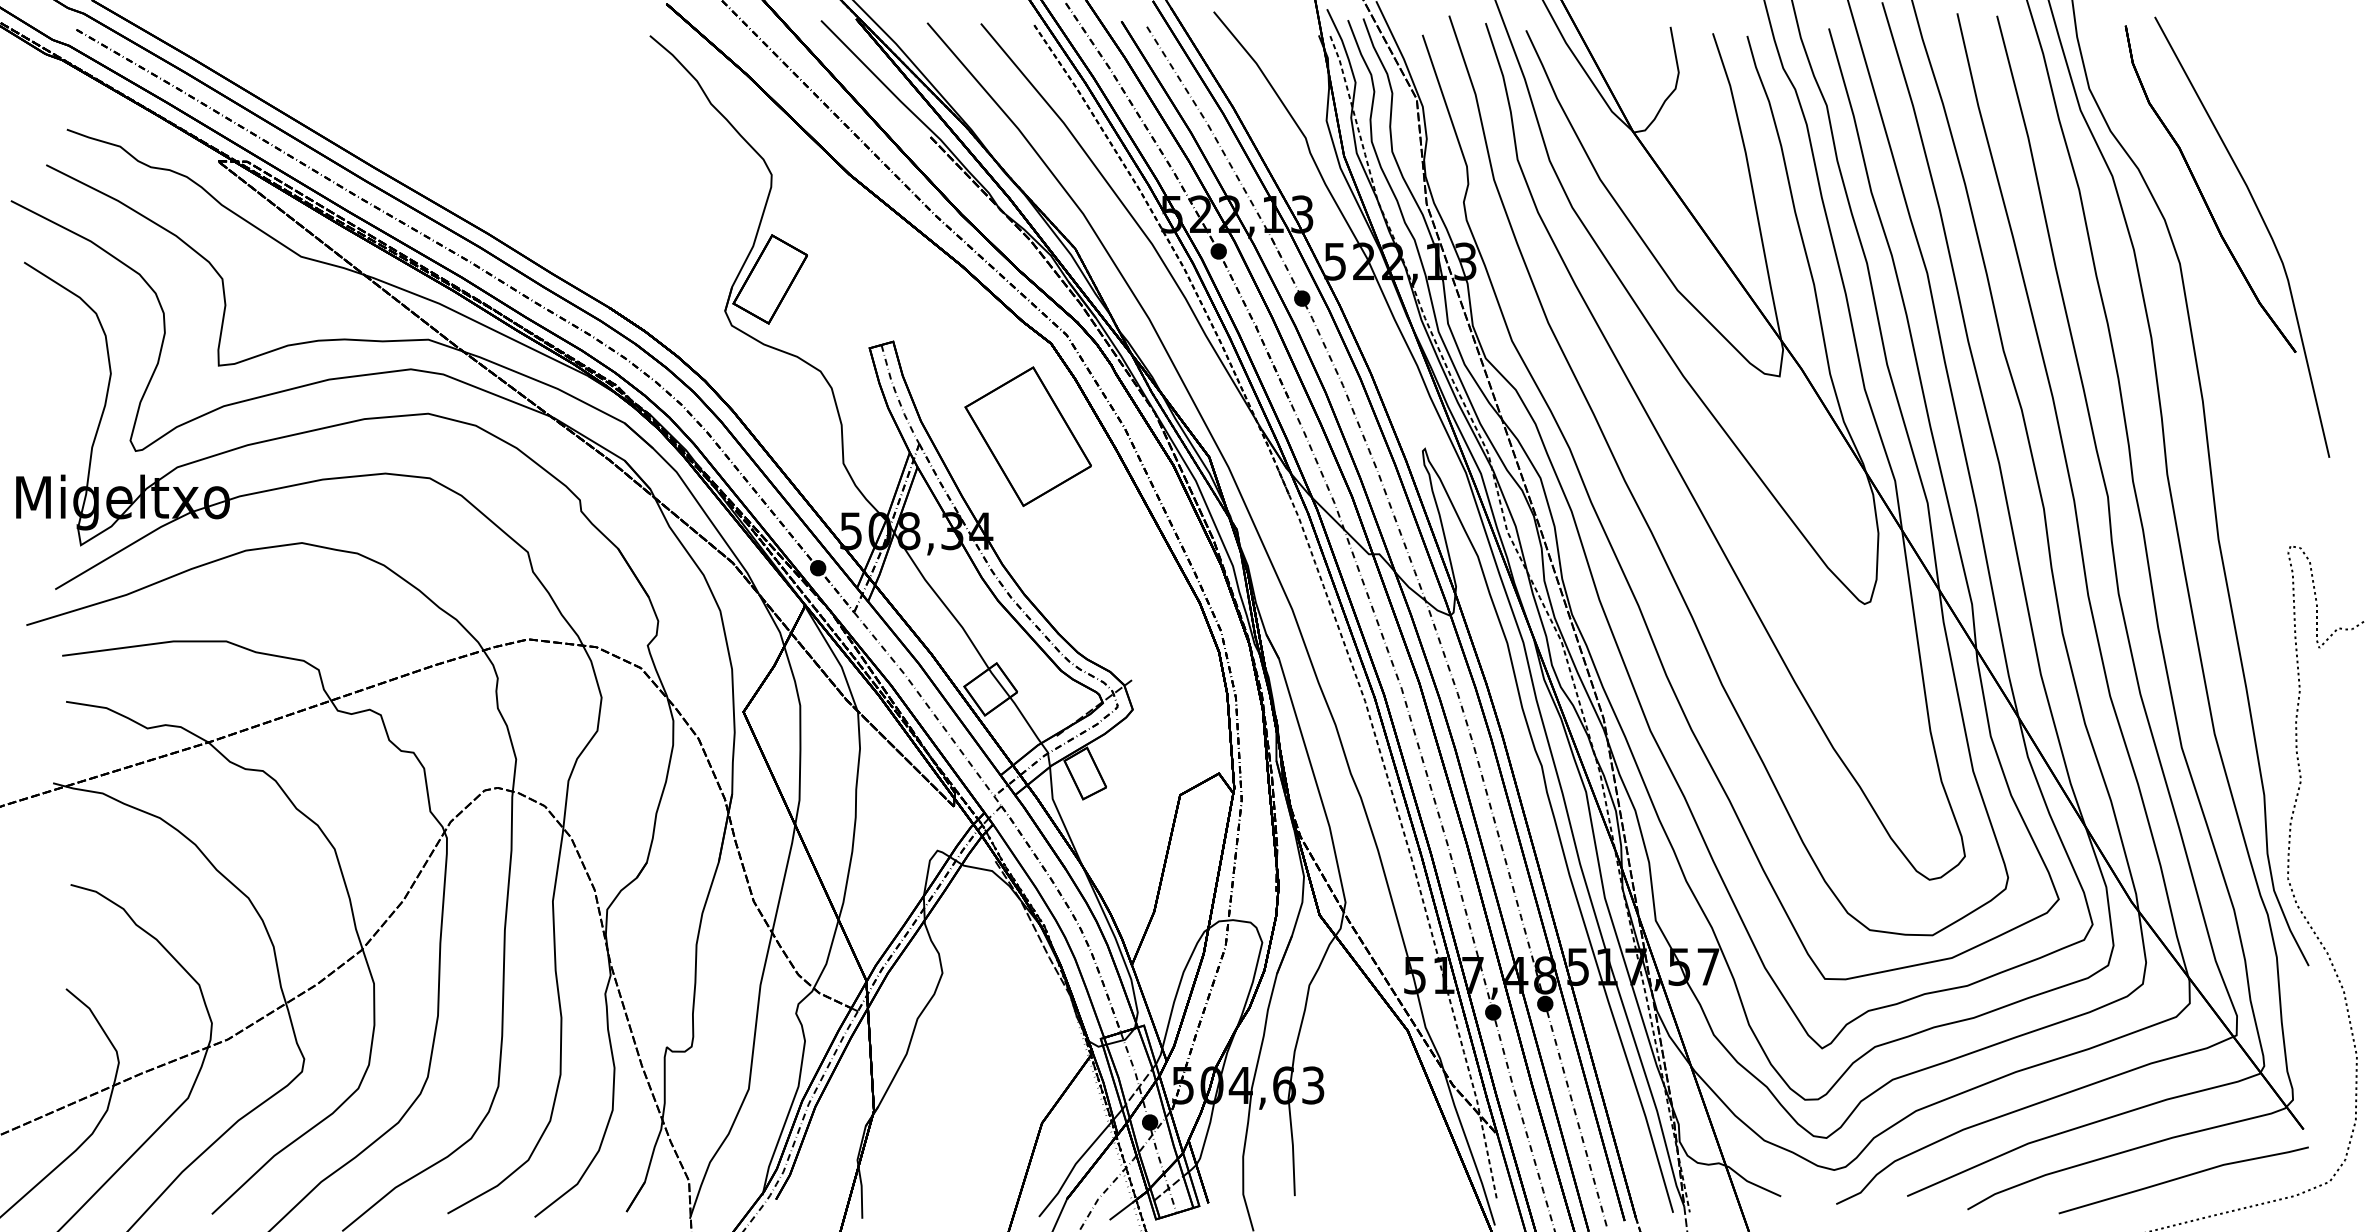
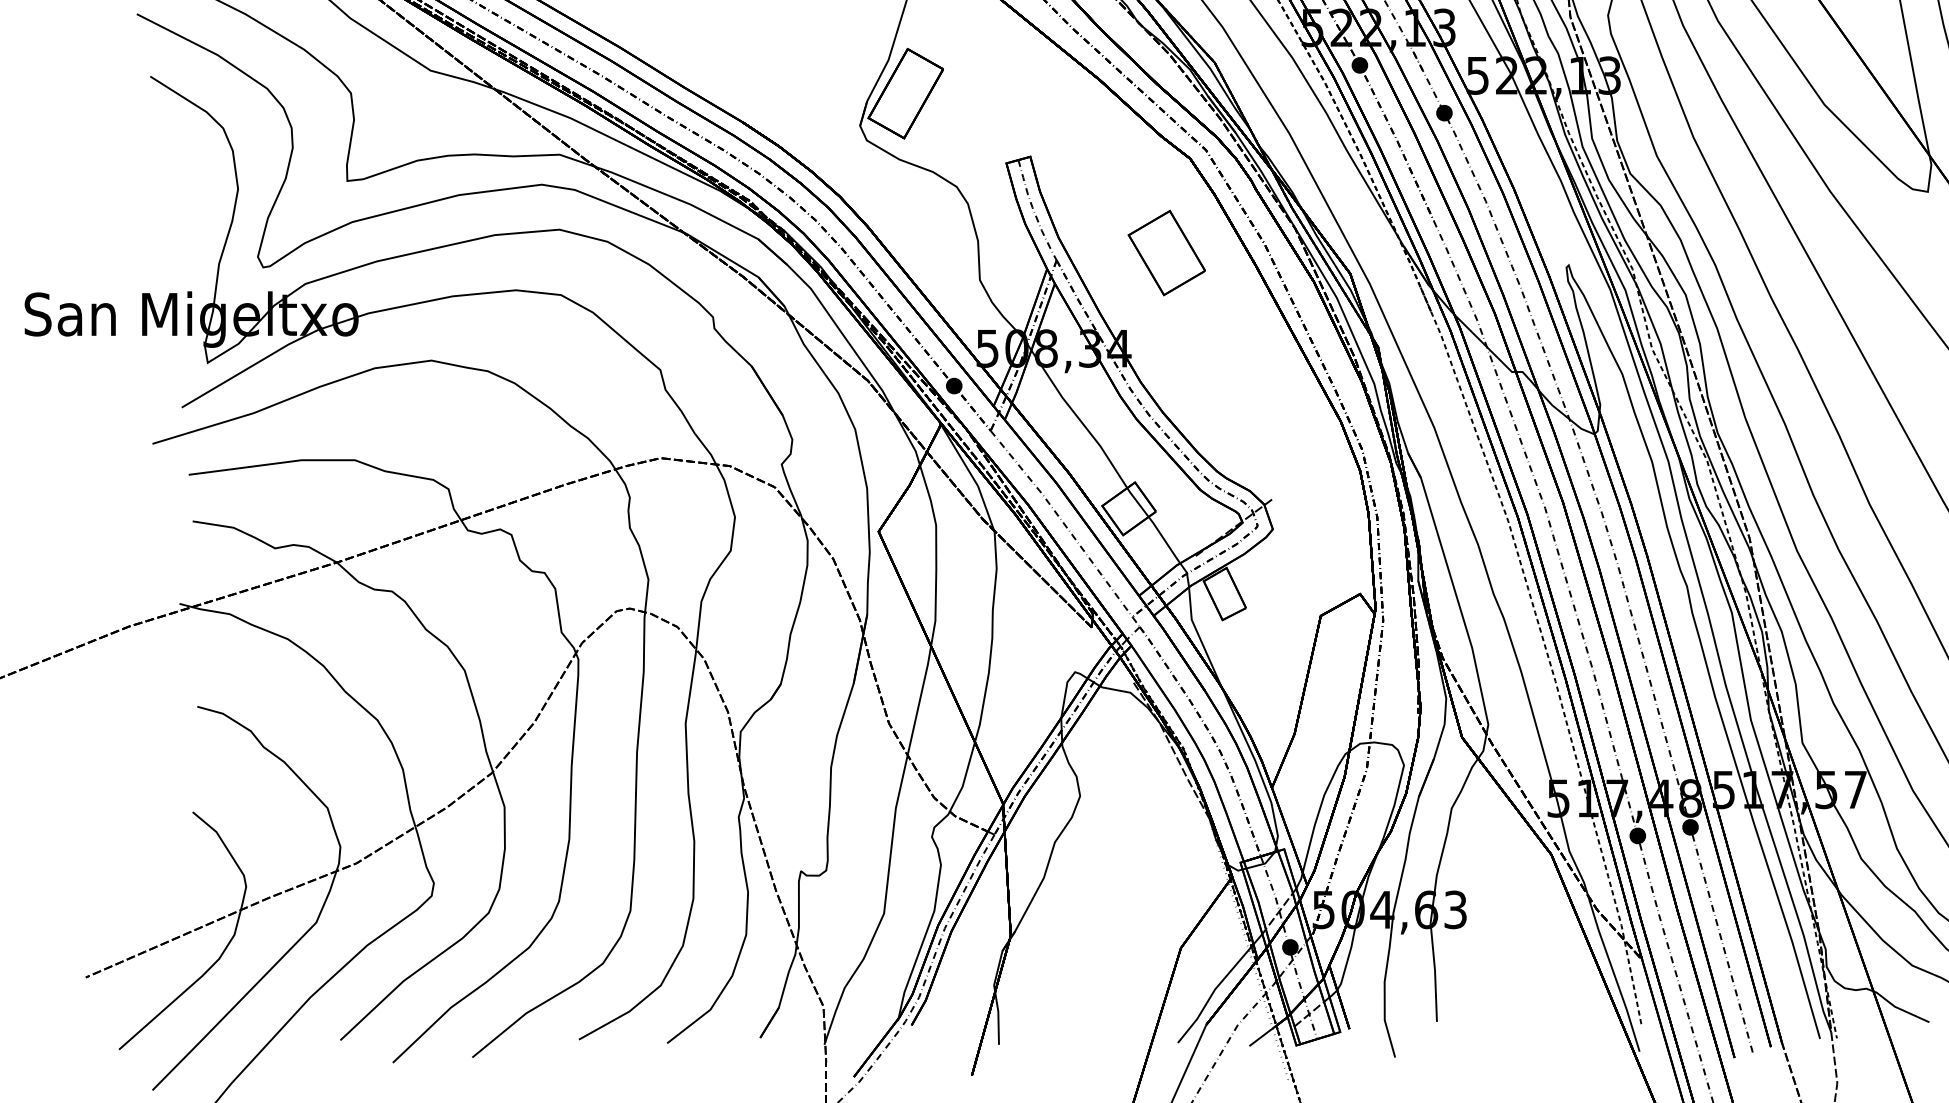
part: (1027, 436) -> (1166, 252), size x0.6

